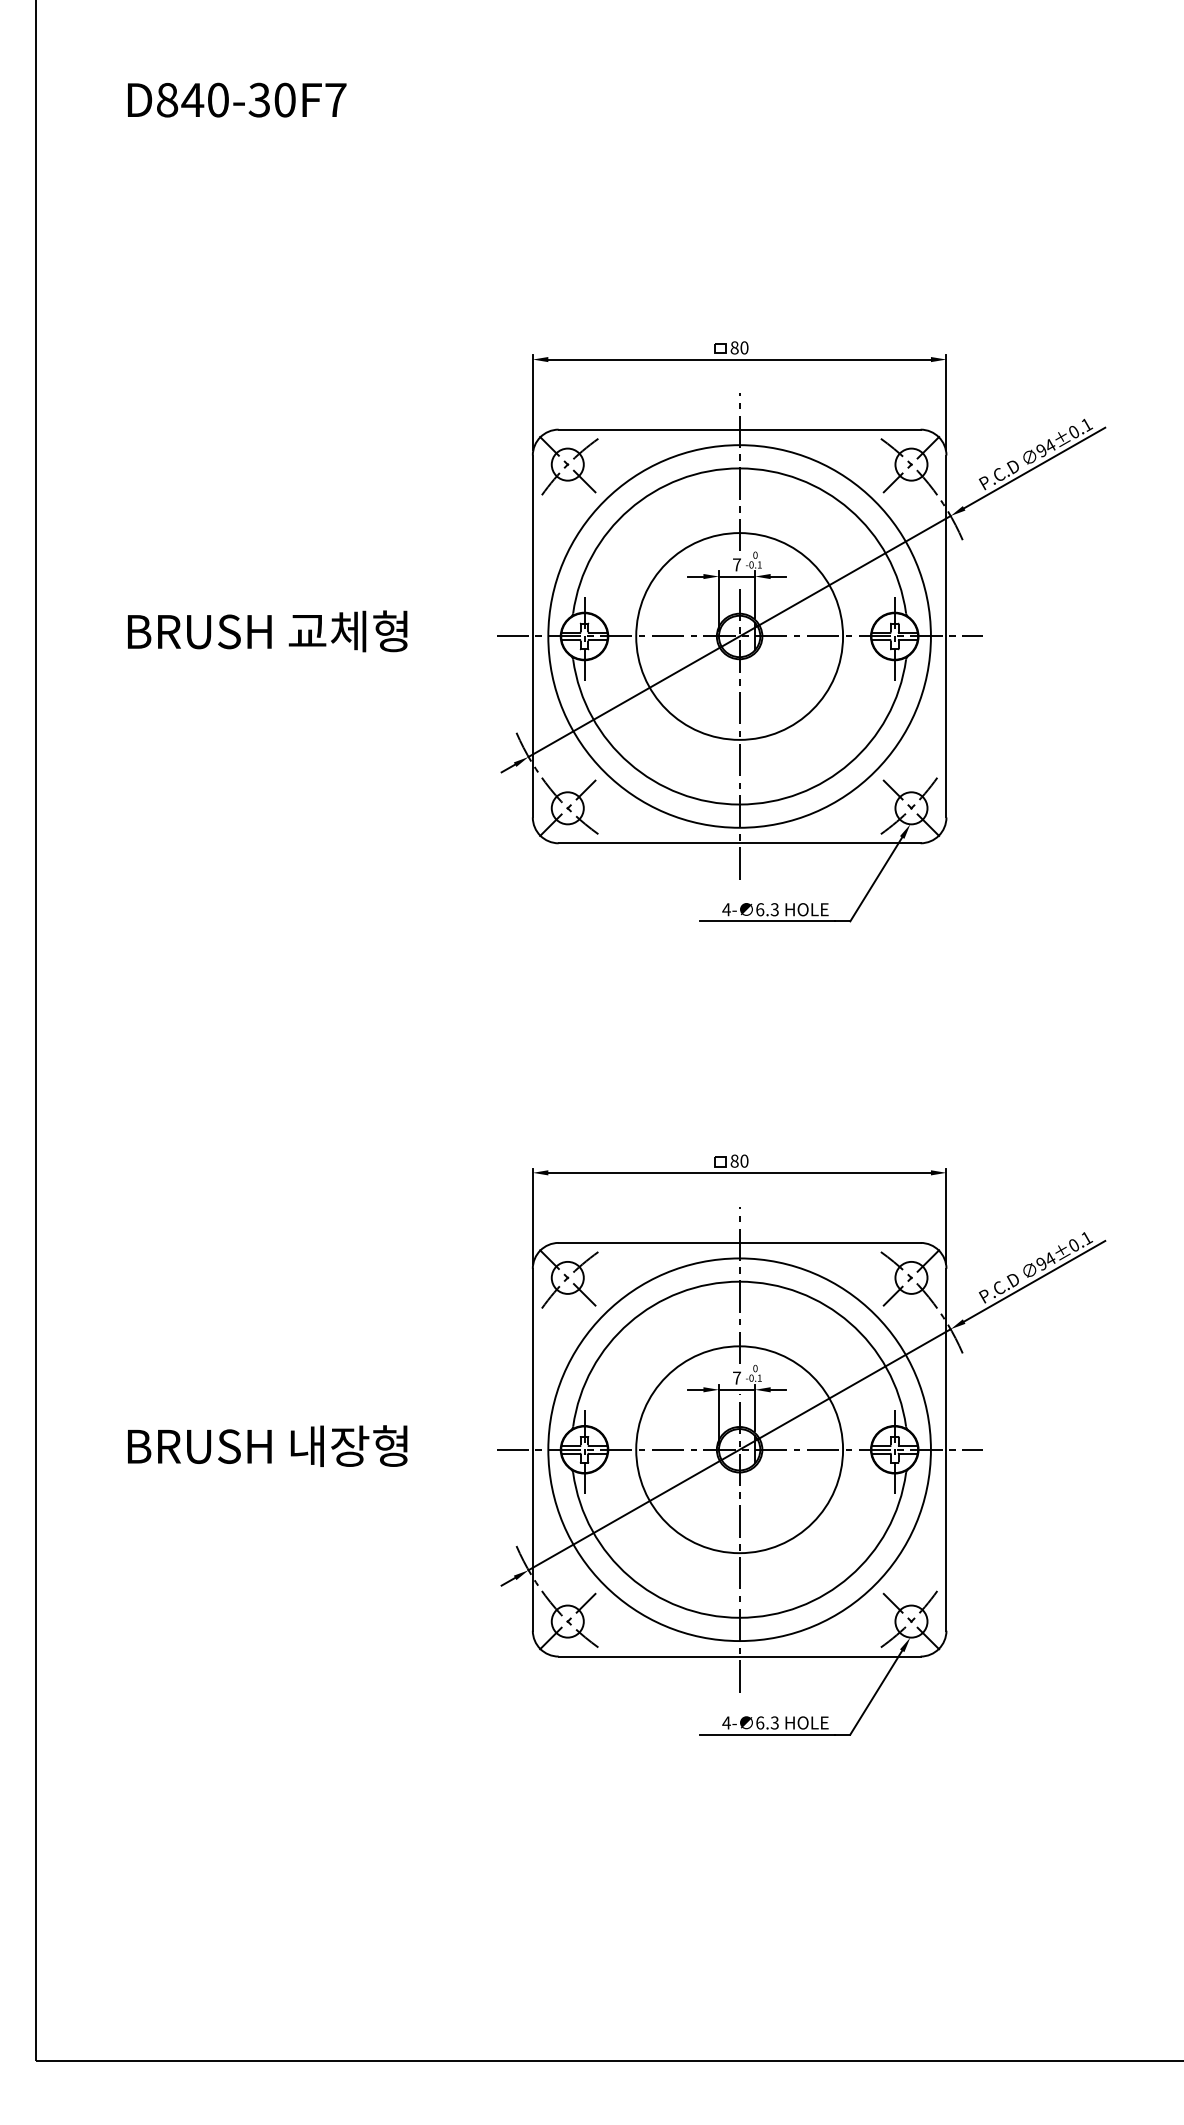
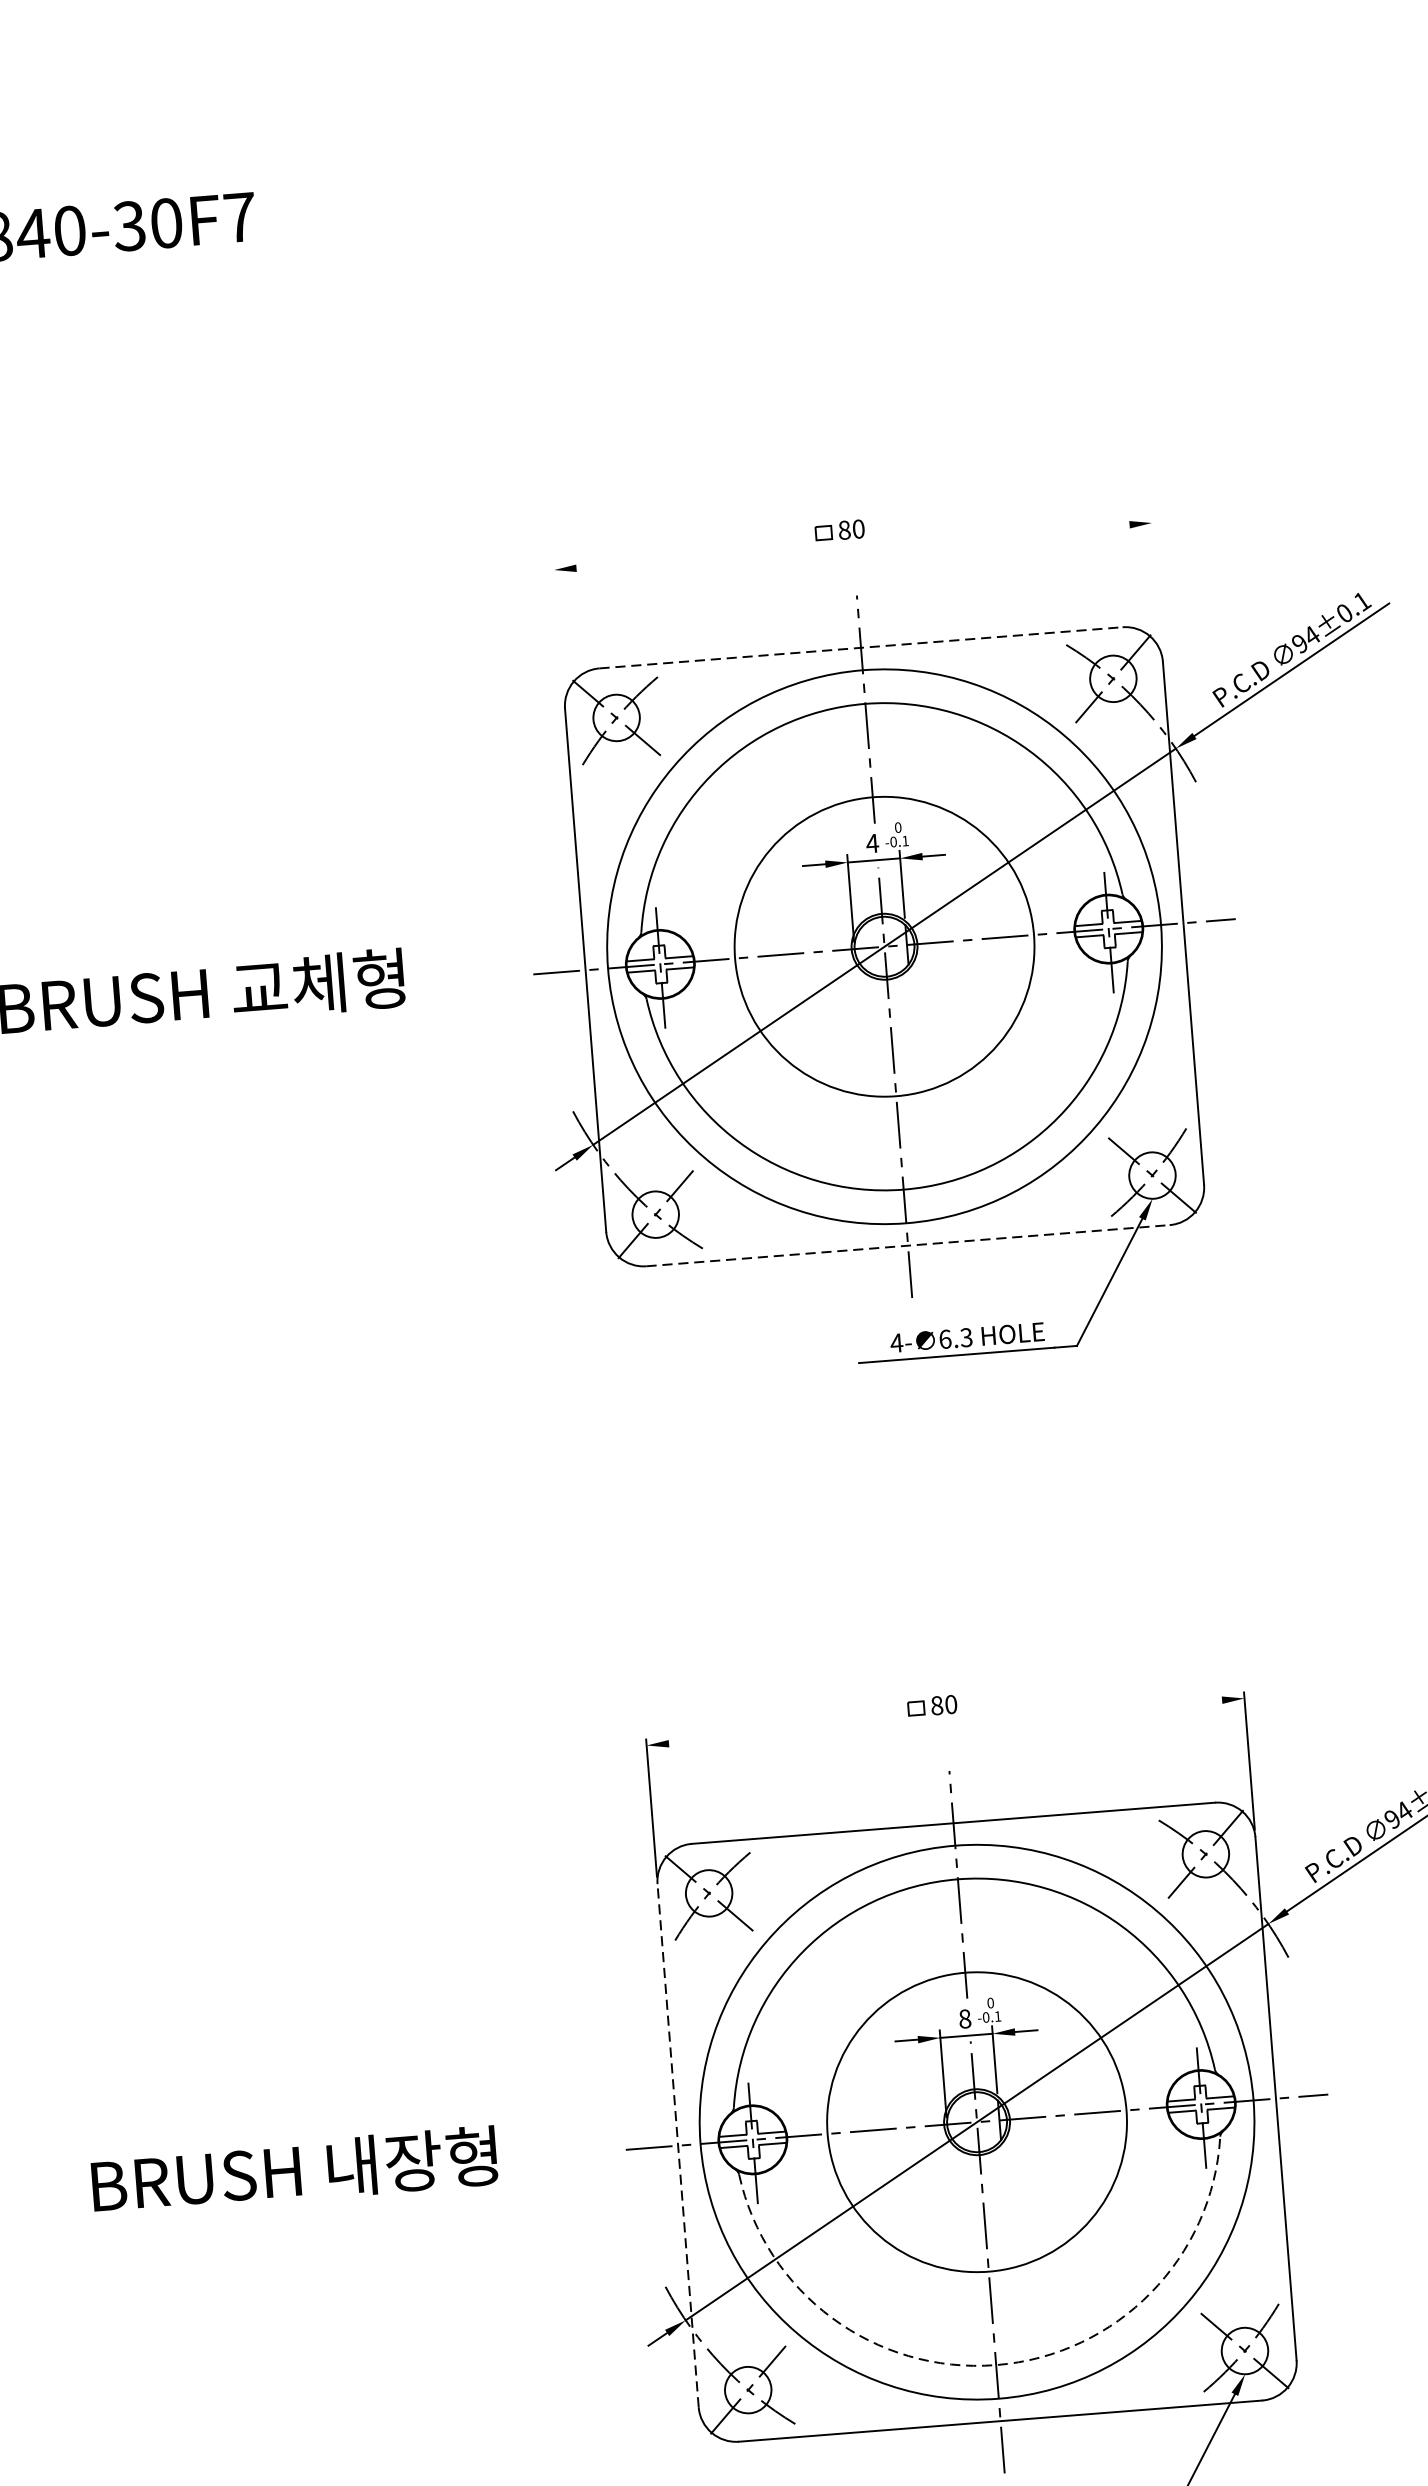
line: (739, 359) -> (852, 546), removed
line: (532, 402) -> (558, 632), removed
line: (946, 402) -> (1156, 585), removed
line: (739, 429) -> (860, 647), solid -> dashed
text: (736, 564) -> (871, 843), 7 -> 4
line: (739, 843) -> (907, 1245), solid -> dashed
line: (739, 1172) -> (945, 1721), removed
text: (737, 1377) -> (965, 2018), 7 -> 8
line: (532, 1449) -> (677, 2145), solid -> dashed
arc: (739, 1617) -> (995, 2364), solid -> dashed

